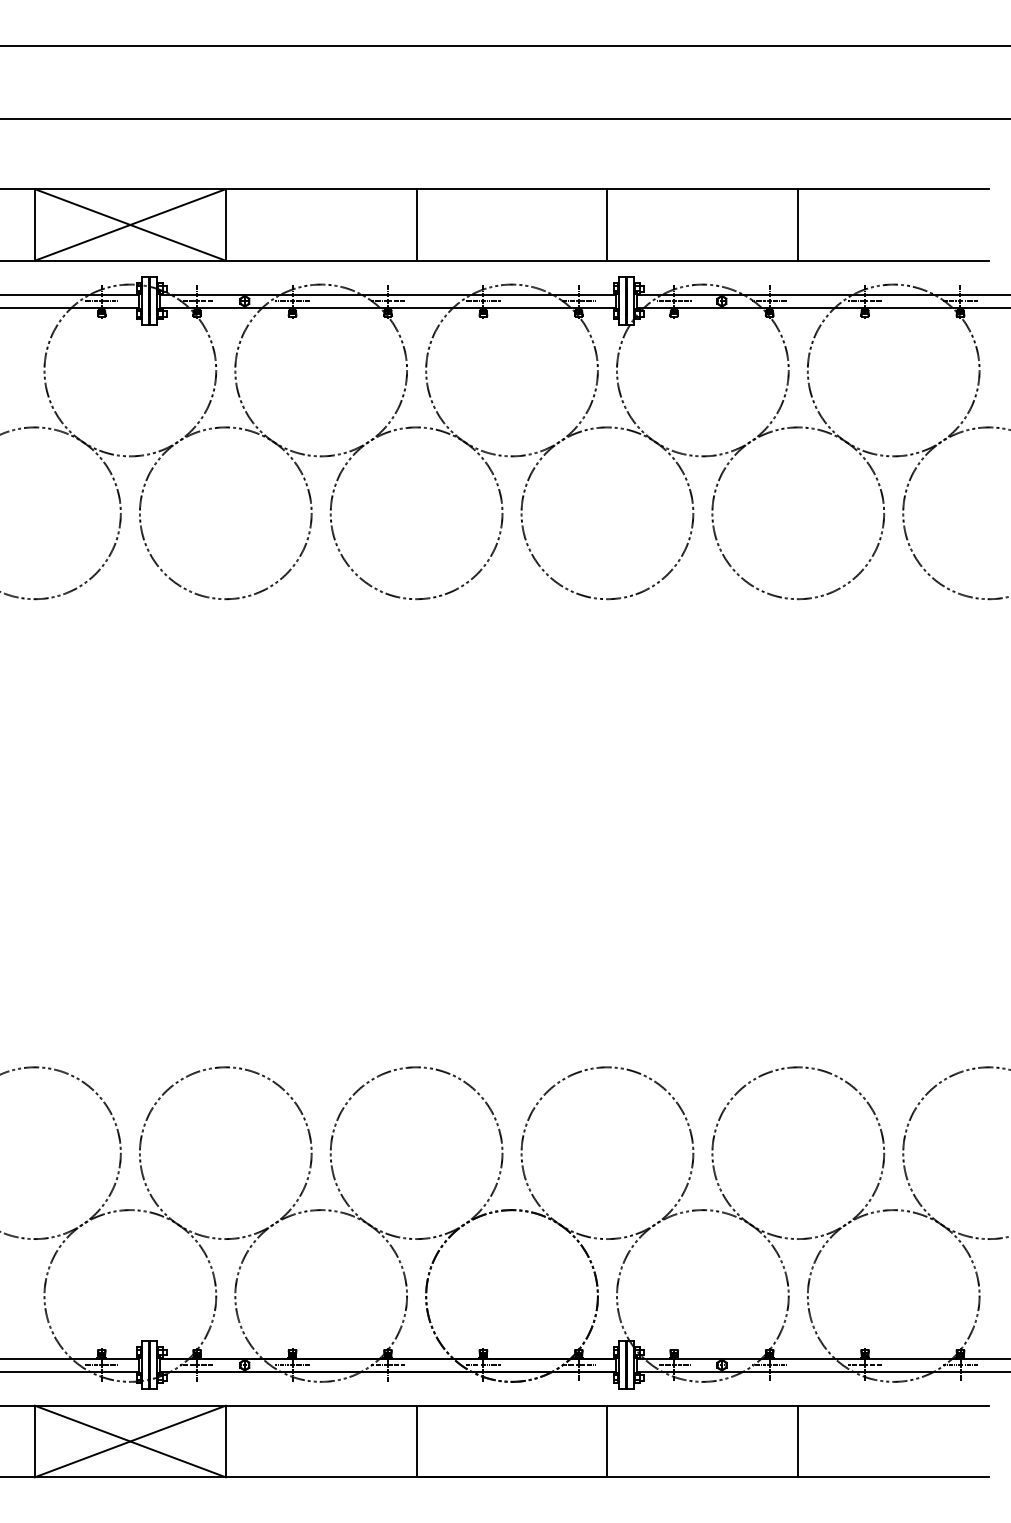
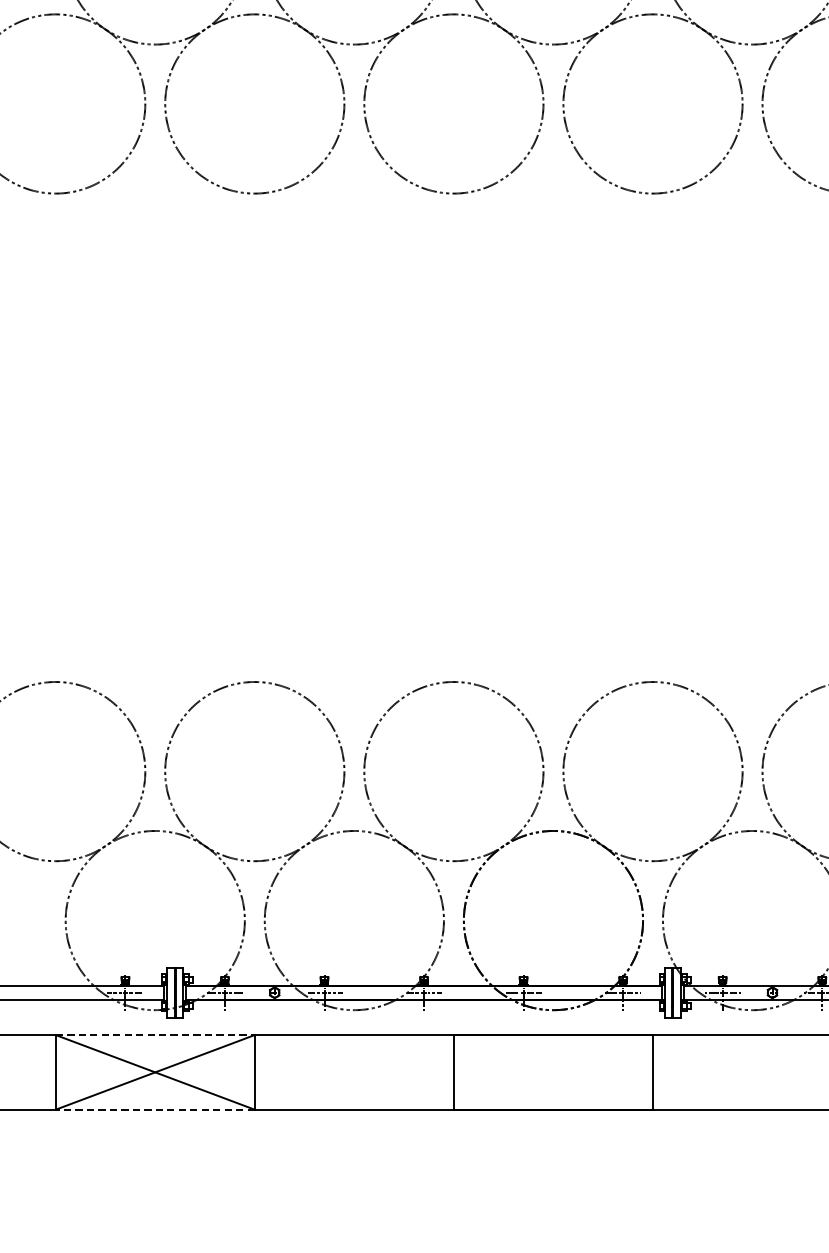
line: (130, 1405) -> (155, 1034), solid -> dashed
line: (129, 1477) -> (154, 1109), solid -> dashed

